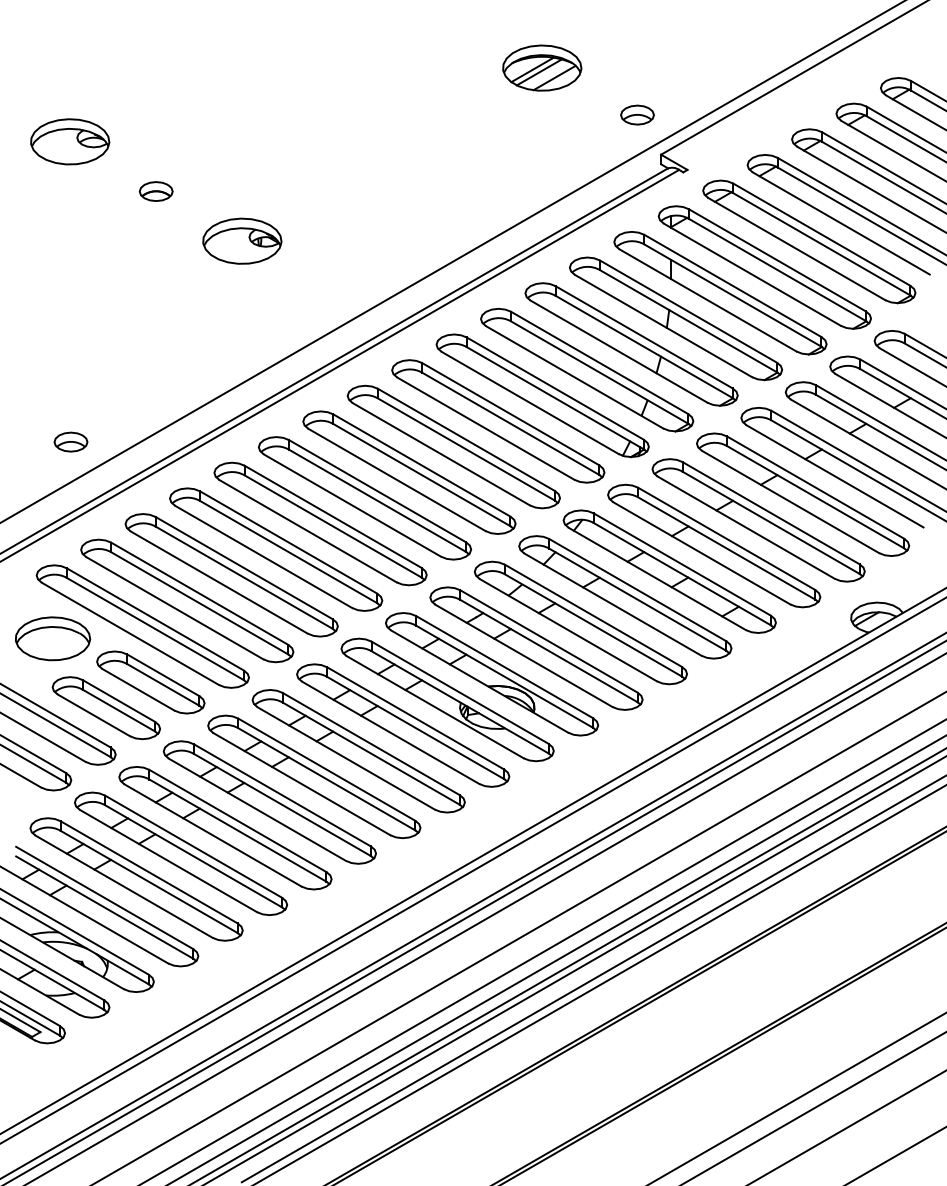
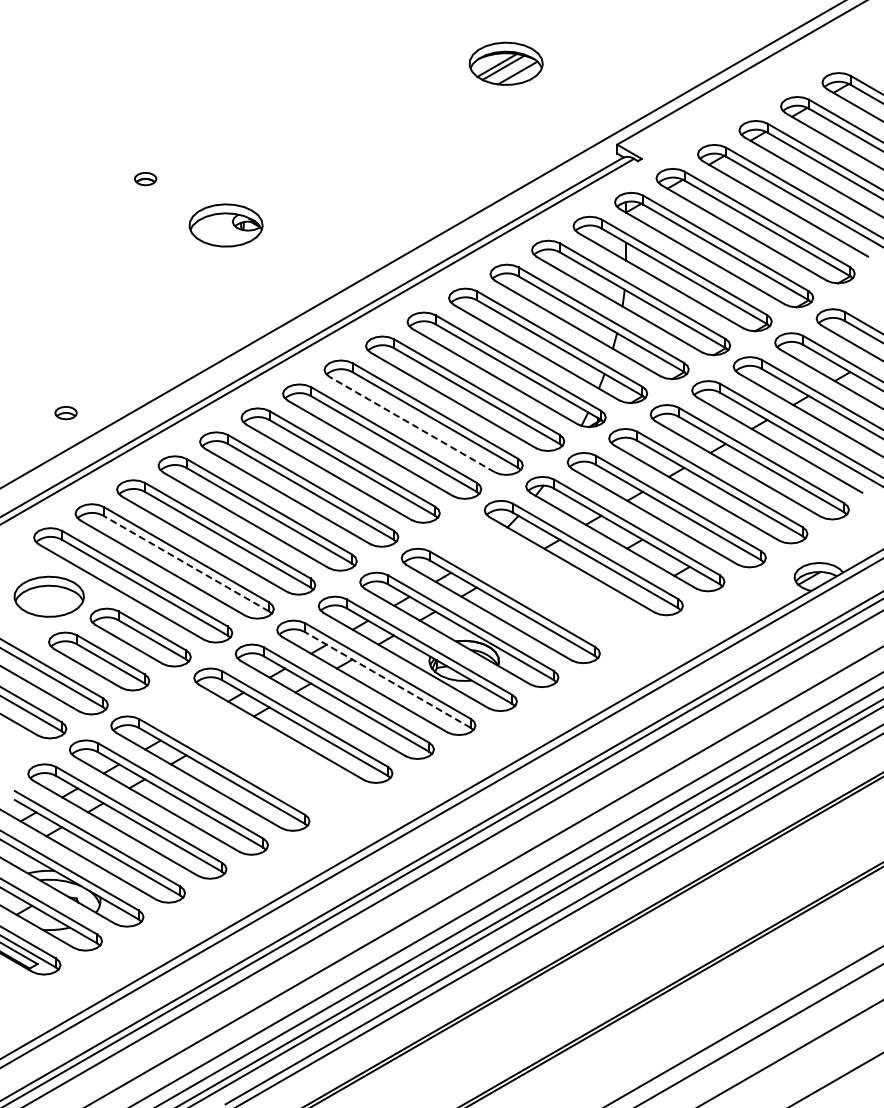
part: (636, 114) -> (594, 107), removed
part: (70, 141) -> (65, 132), removed
part: (156, 190) -> (145, 178), size x0.7
part: (70, 441) -> (65, 412), size x0.7
line: (440, 454) -> (411, 424), solid -> dashed
line: (198, 603) -> (185, 563), solid -> dashed
part: (581, 622) -> (542, 581), removed
line: (415, 727) -> (387, 679), solid -> dashed
part: (269, 802) -> (251, 749), removed

